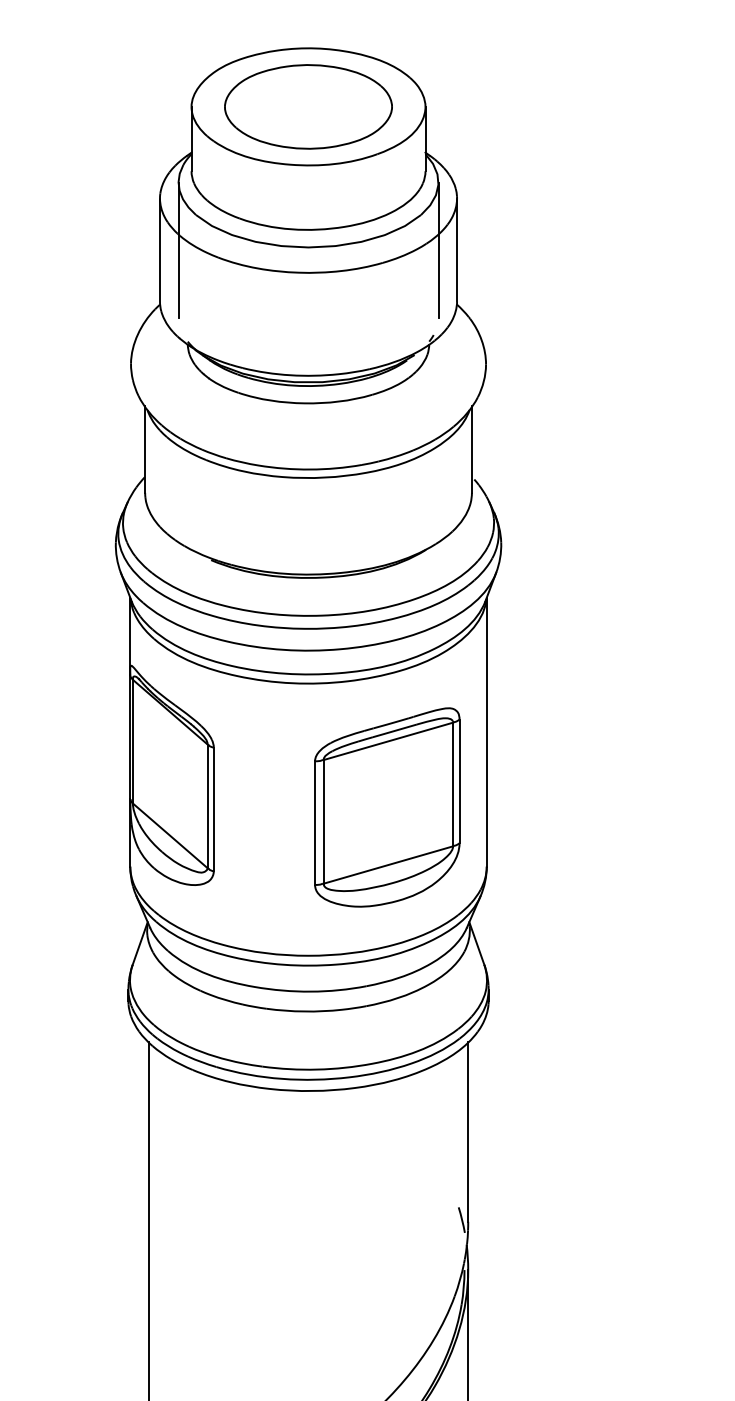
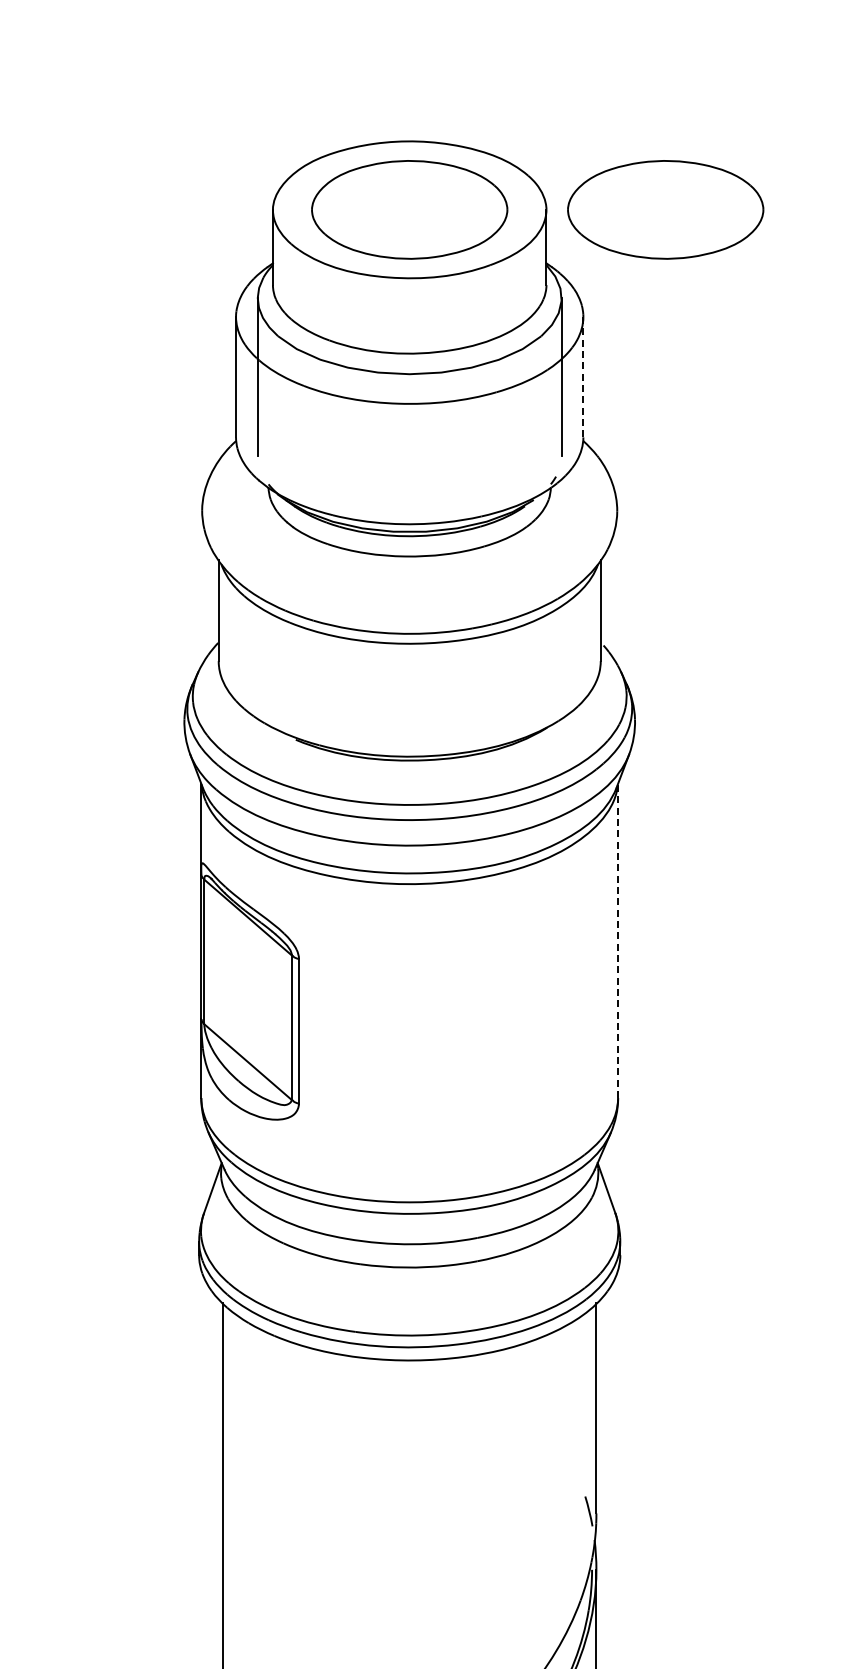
part: (527, 106) -> (665, 209), added
line: (457, 249) -> (583, 376), solid -> dashed
line: (487, 731) -> (618, 940), solid -> dashed
part: (387, 807) -> (501, 1028), removed

